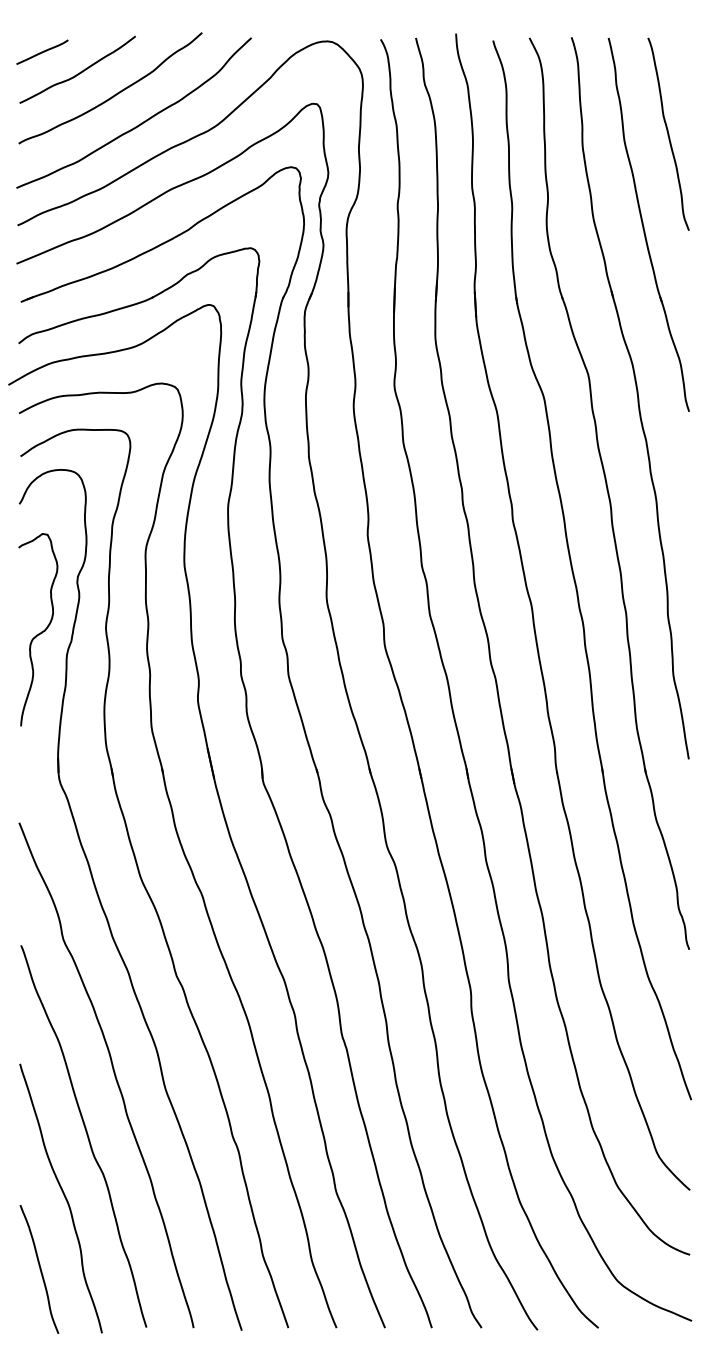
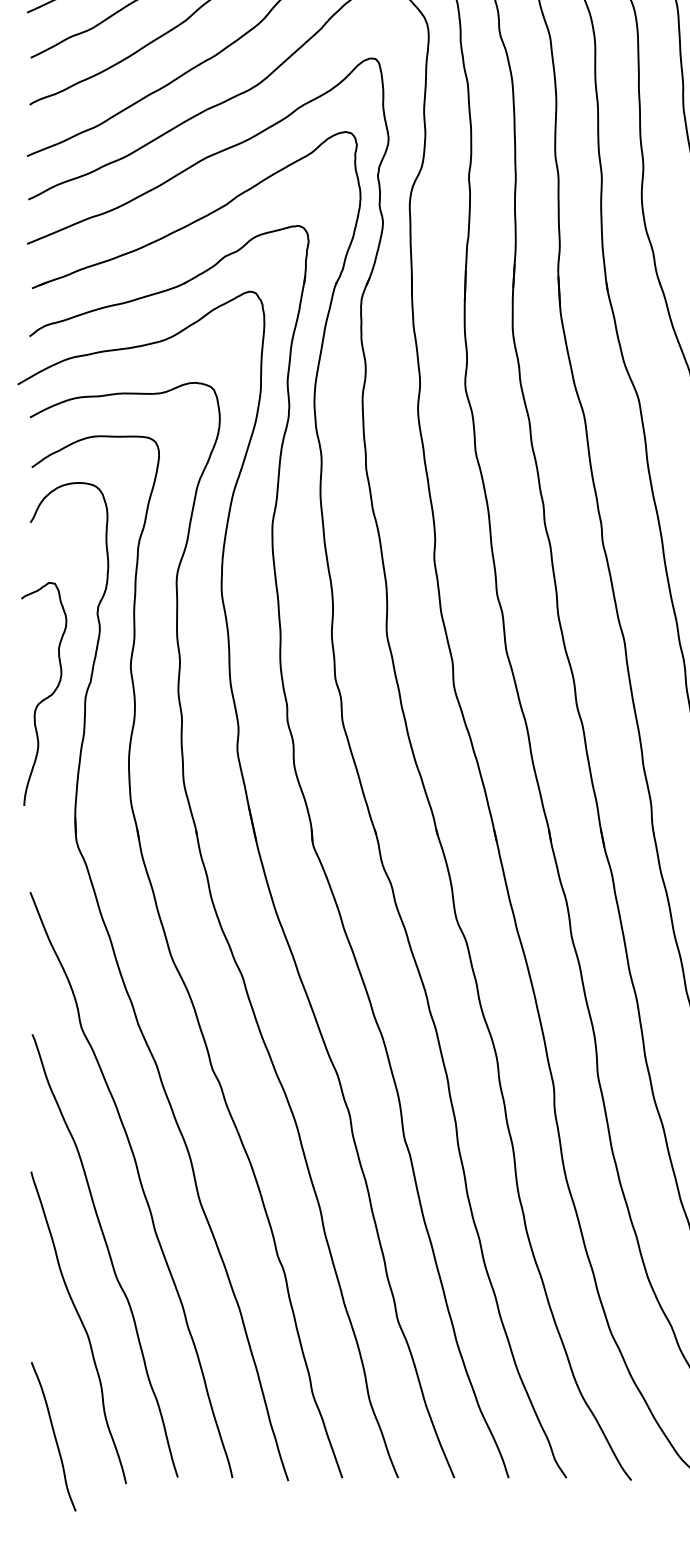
curve: (41, 631) -> (47, 695), moved
curve: (39, 1269) -> (53, 1436), moved

